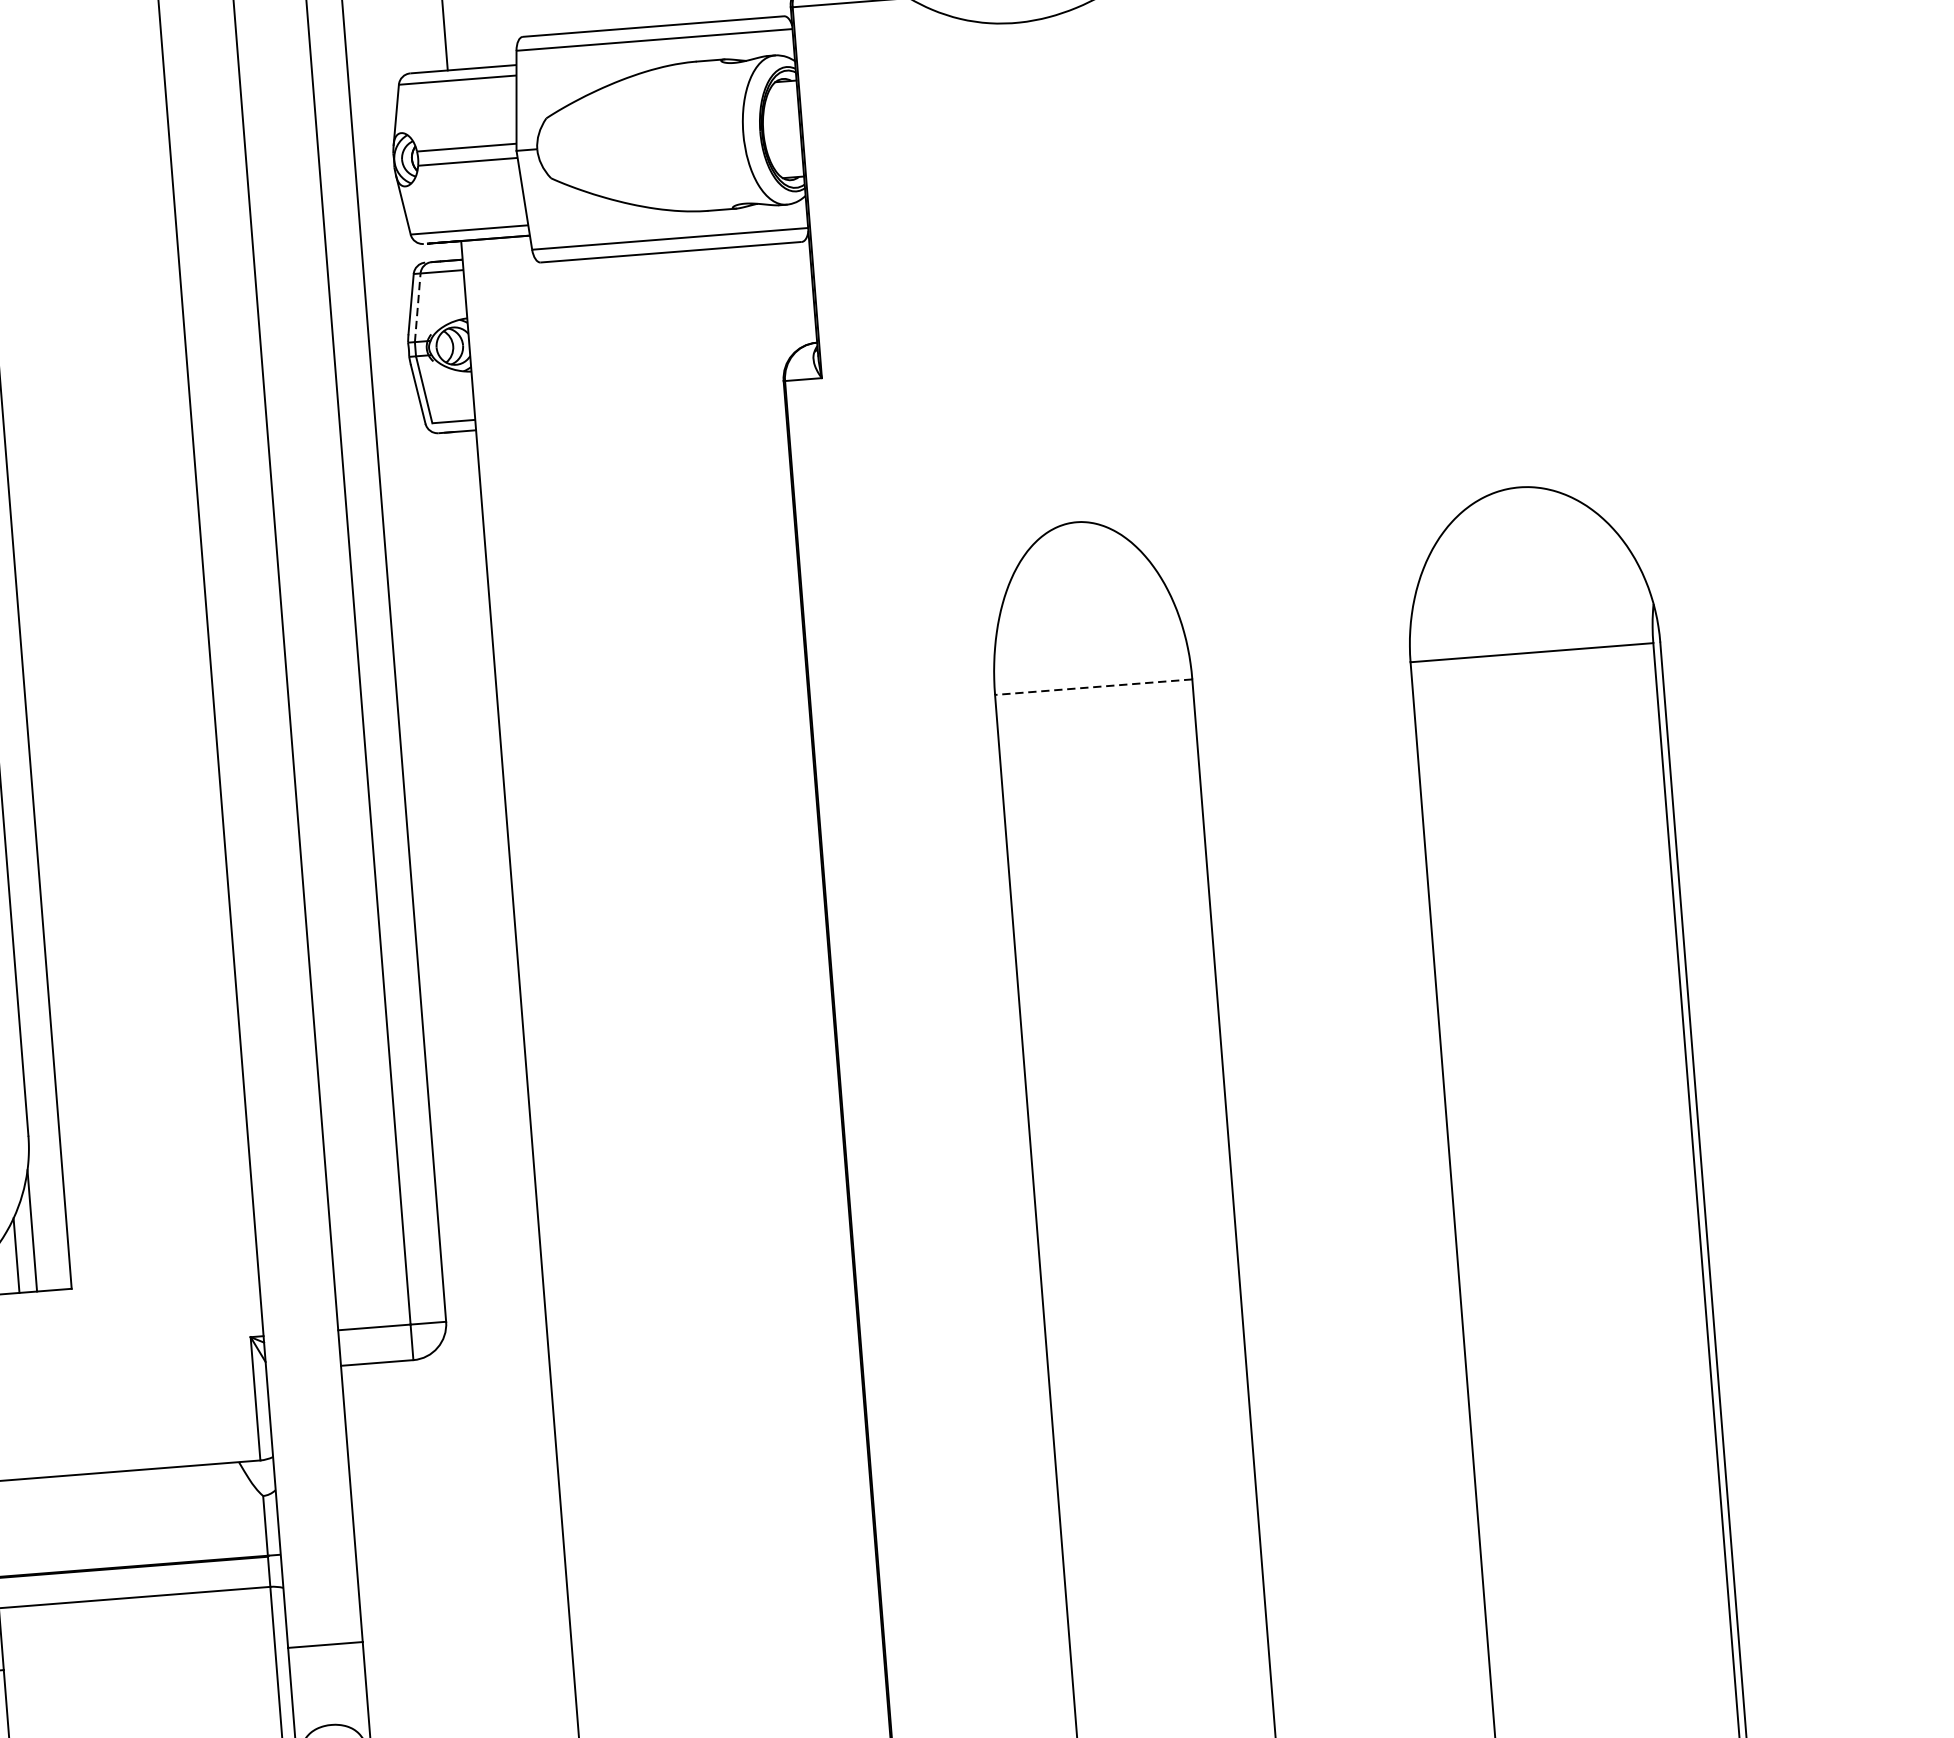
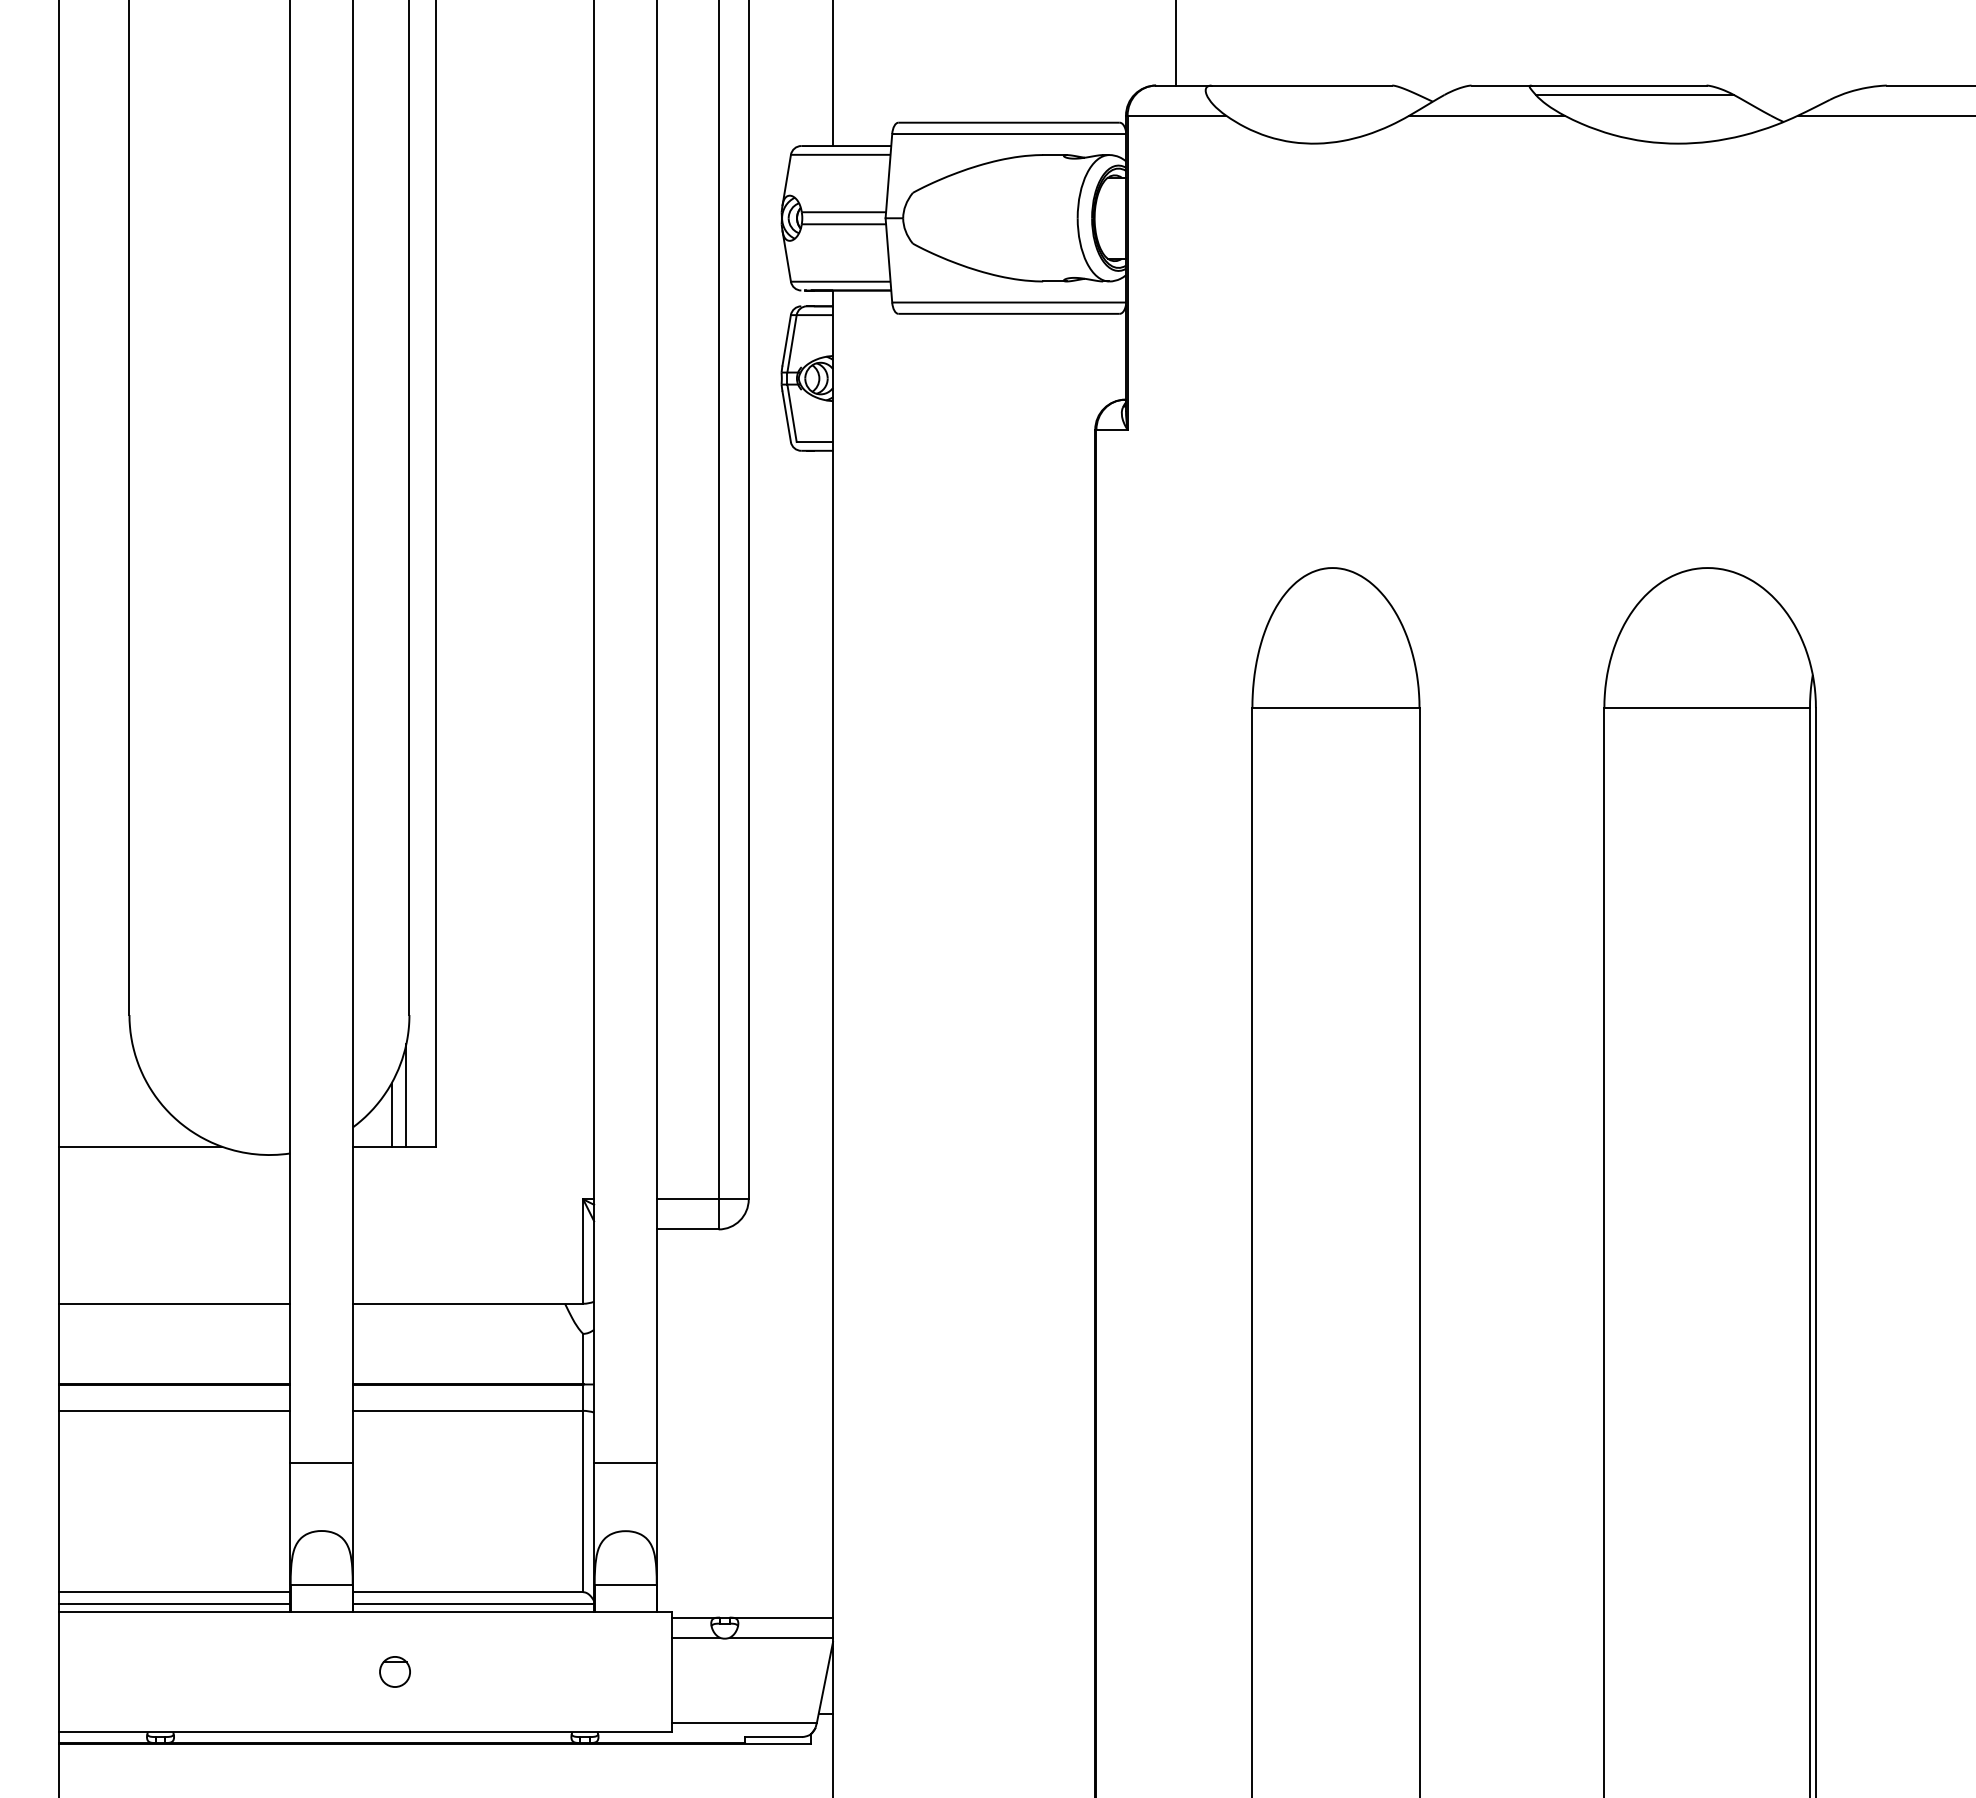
line: (418, 307) -> (792, 343), dashed -> solid
line: (1093, 687) -> (1335, 708), dashed -> solid

